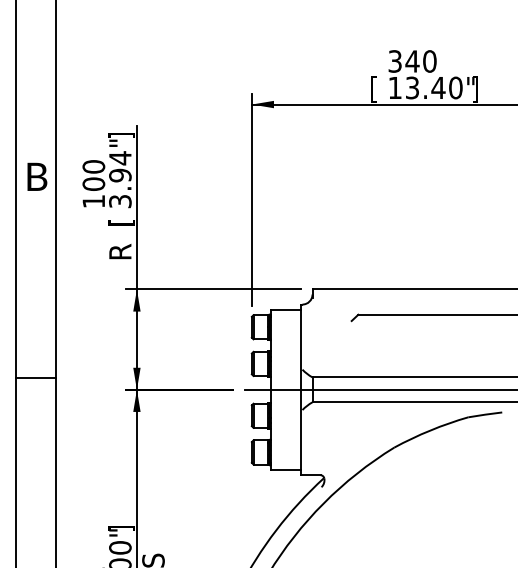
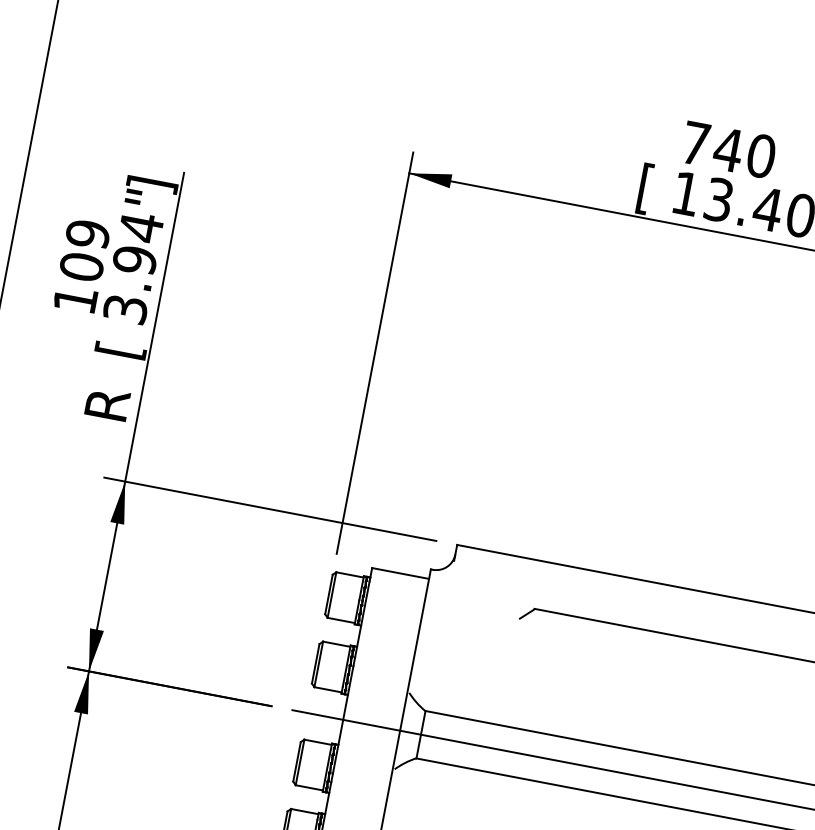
text: (394, 61) -> (694, 143), 340 -> 740
text: (93, 166) -> (87, 233), 100 -> 109

